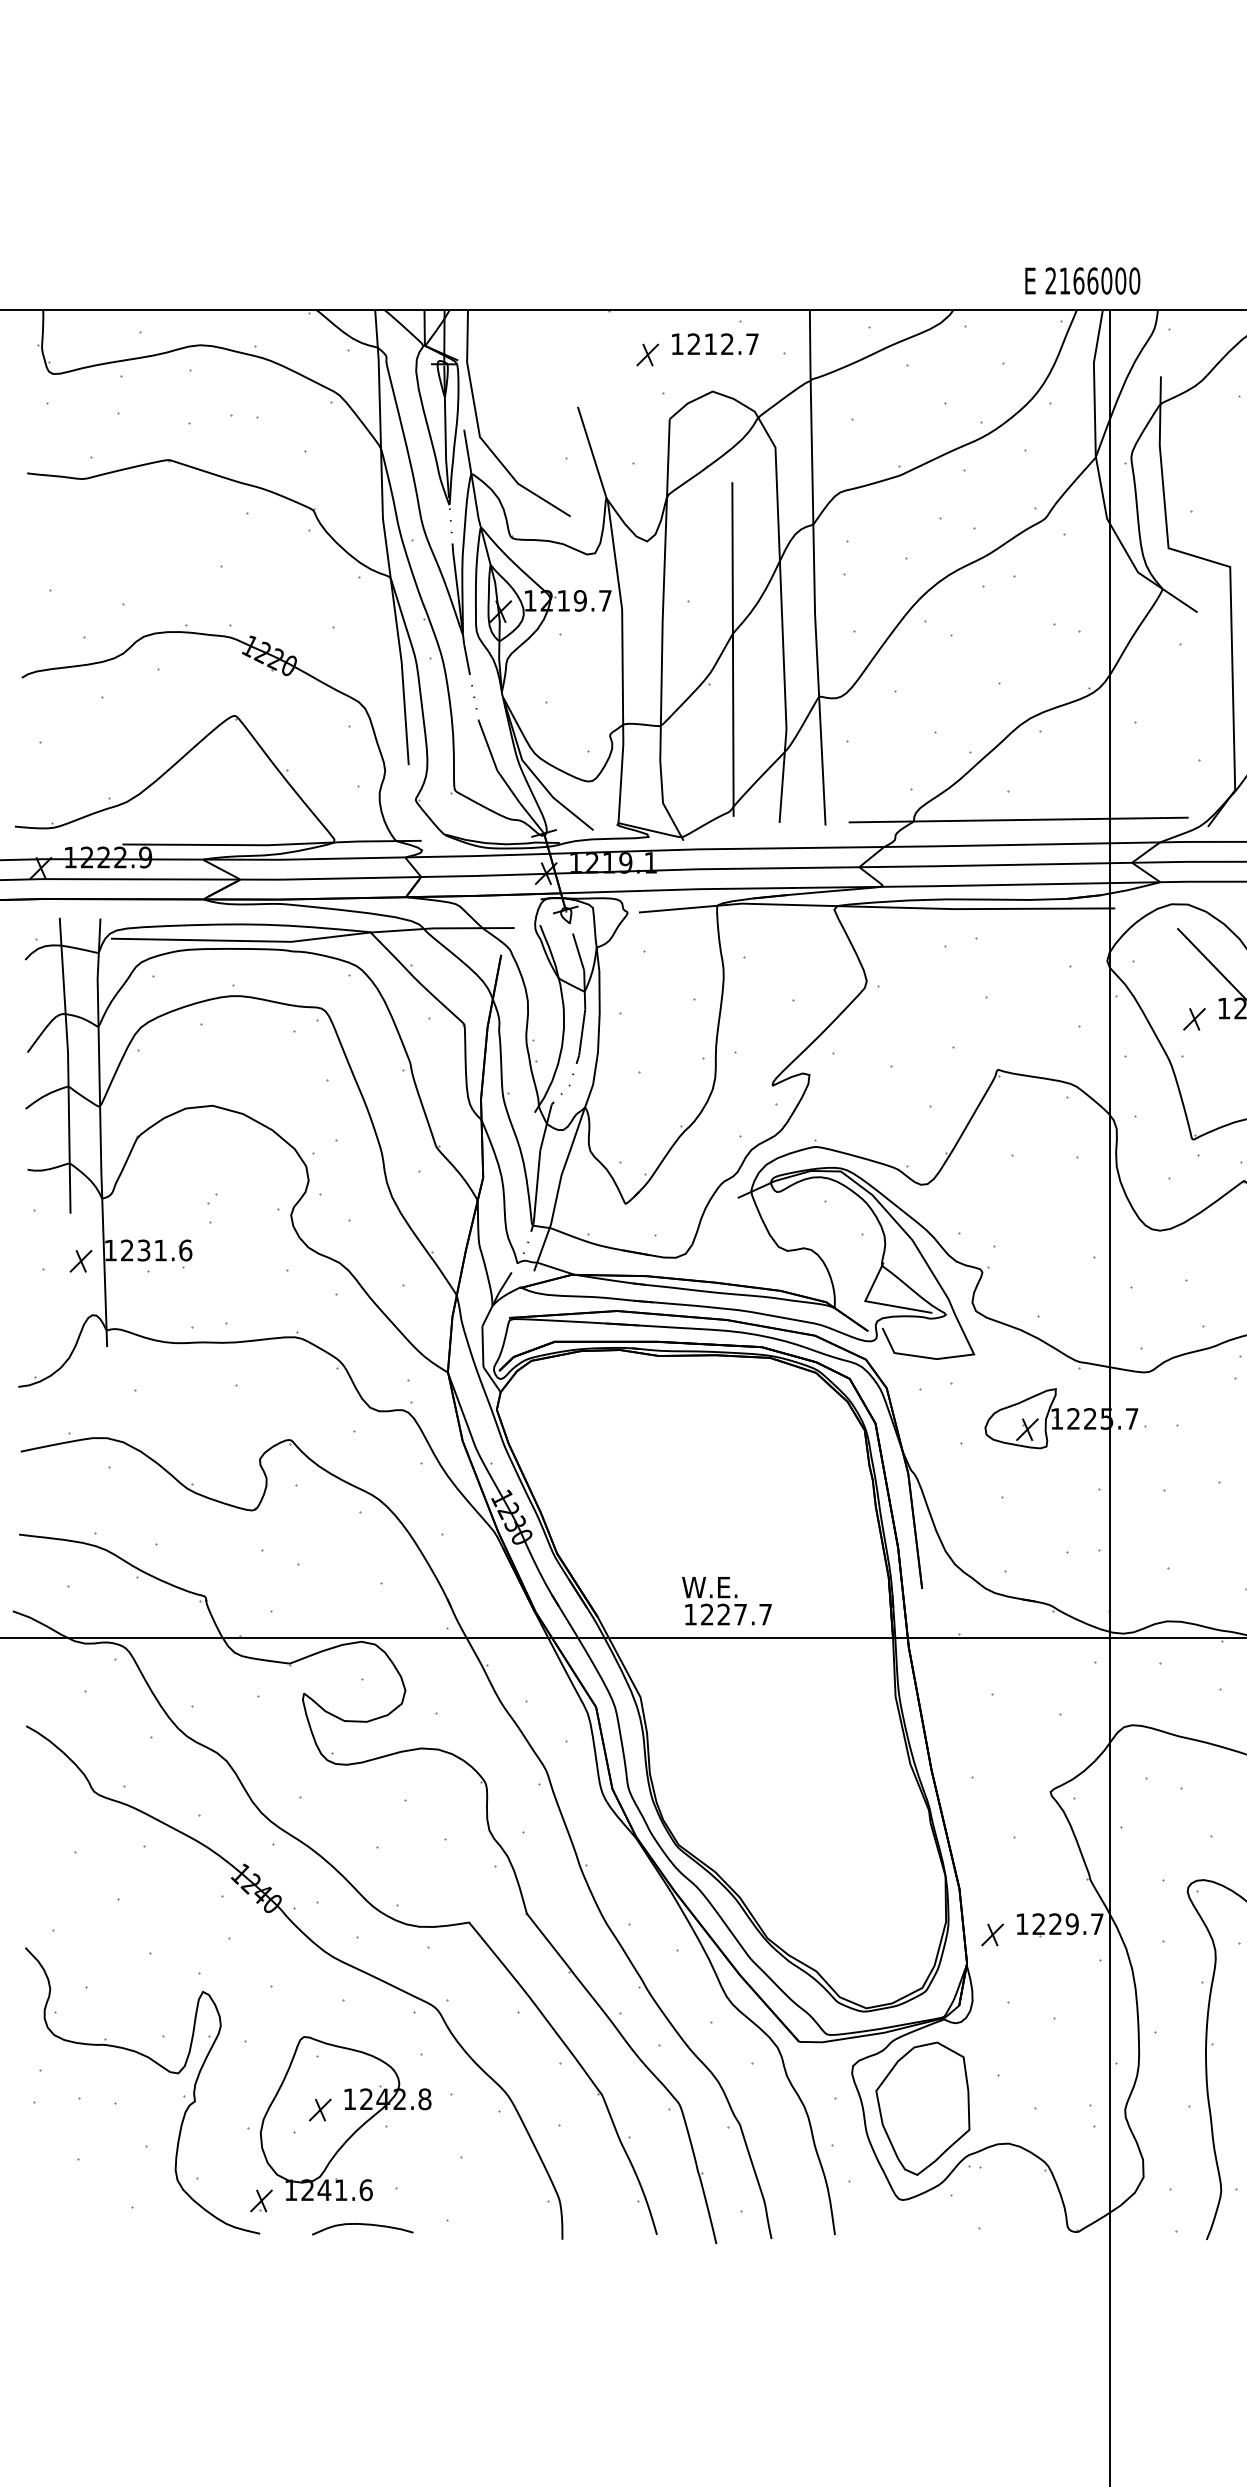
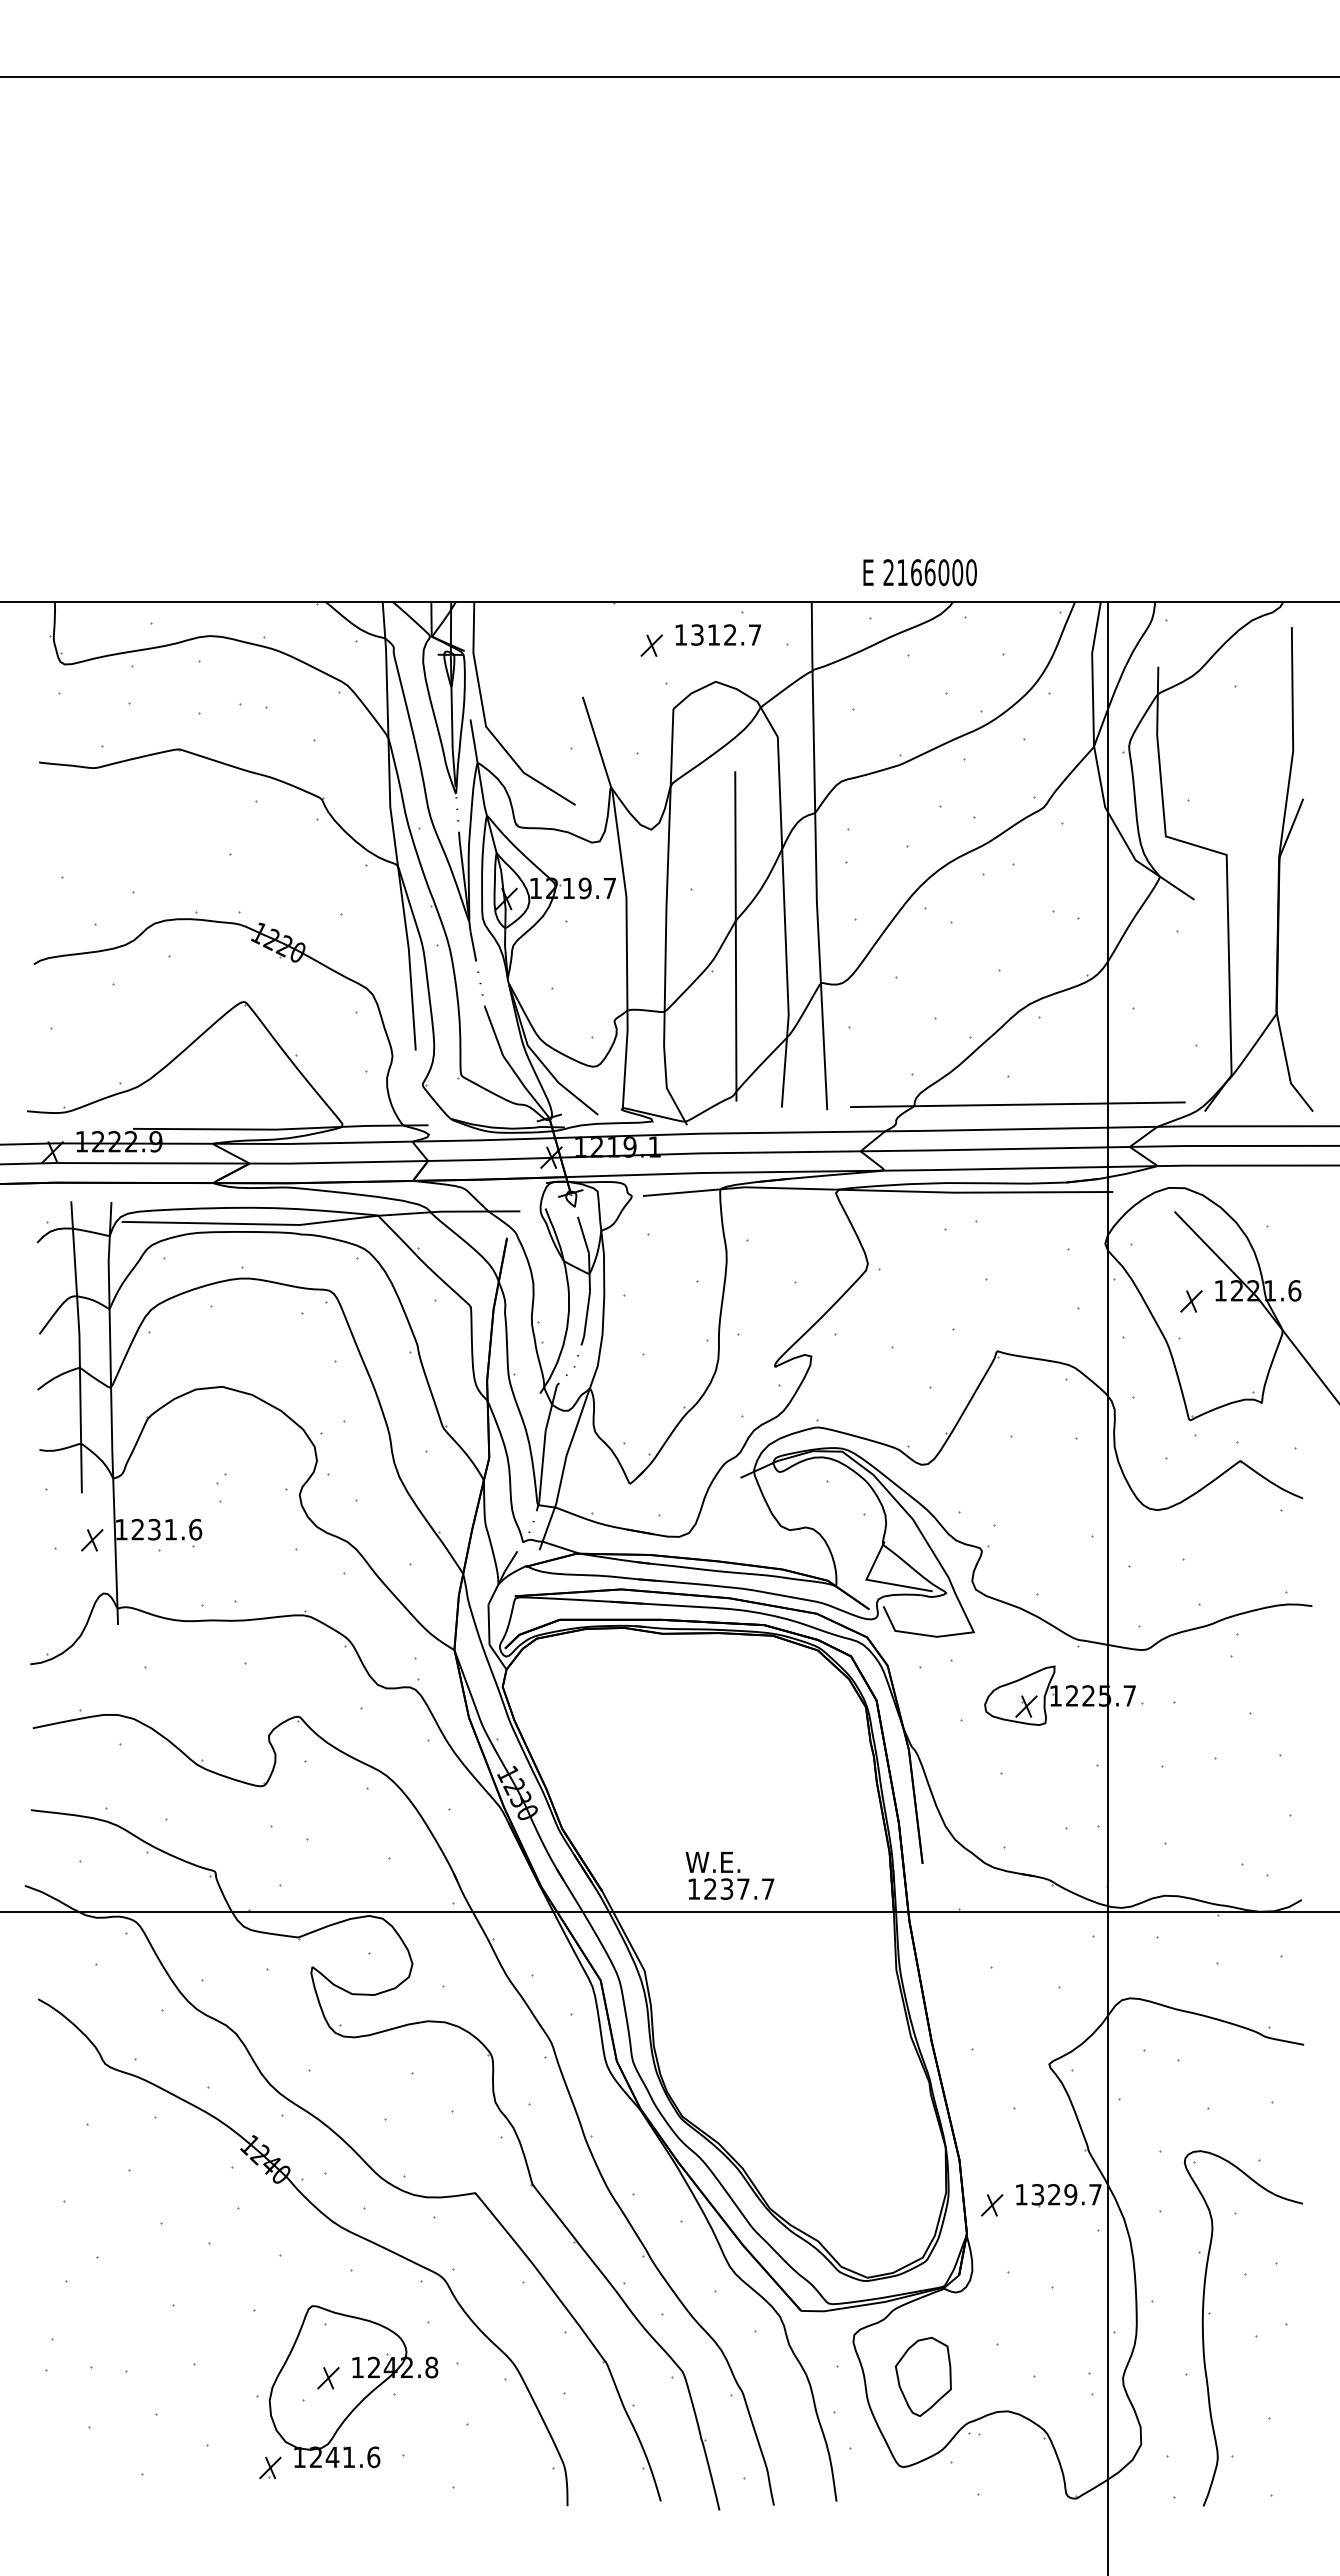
text: (1082, 280) -> (919, 572), moved
text: (694, 343) -> (697, 634), 1212.7 -> 1312.7
text: (723, 1613) -> (726, 1888), 1227.7 -> 1237.7
text: (1038, 1923) -> (1037, 2194), 1229.7 -> 1329.7
part: (160, 2066) -> (170, 2335), removed
part: (923, 2108) -> (923, 2376), size x0.6
curve: (362, 2224) -> (370, 2491), removed

